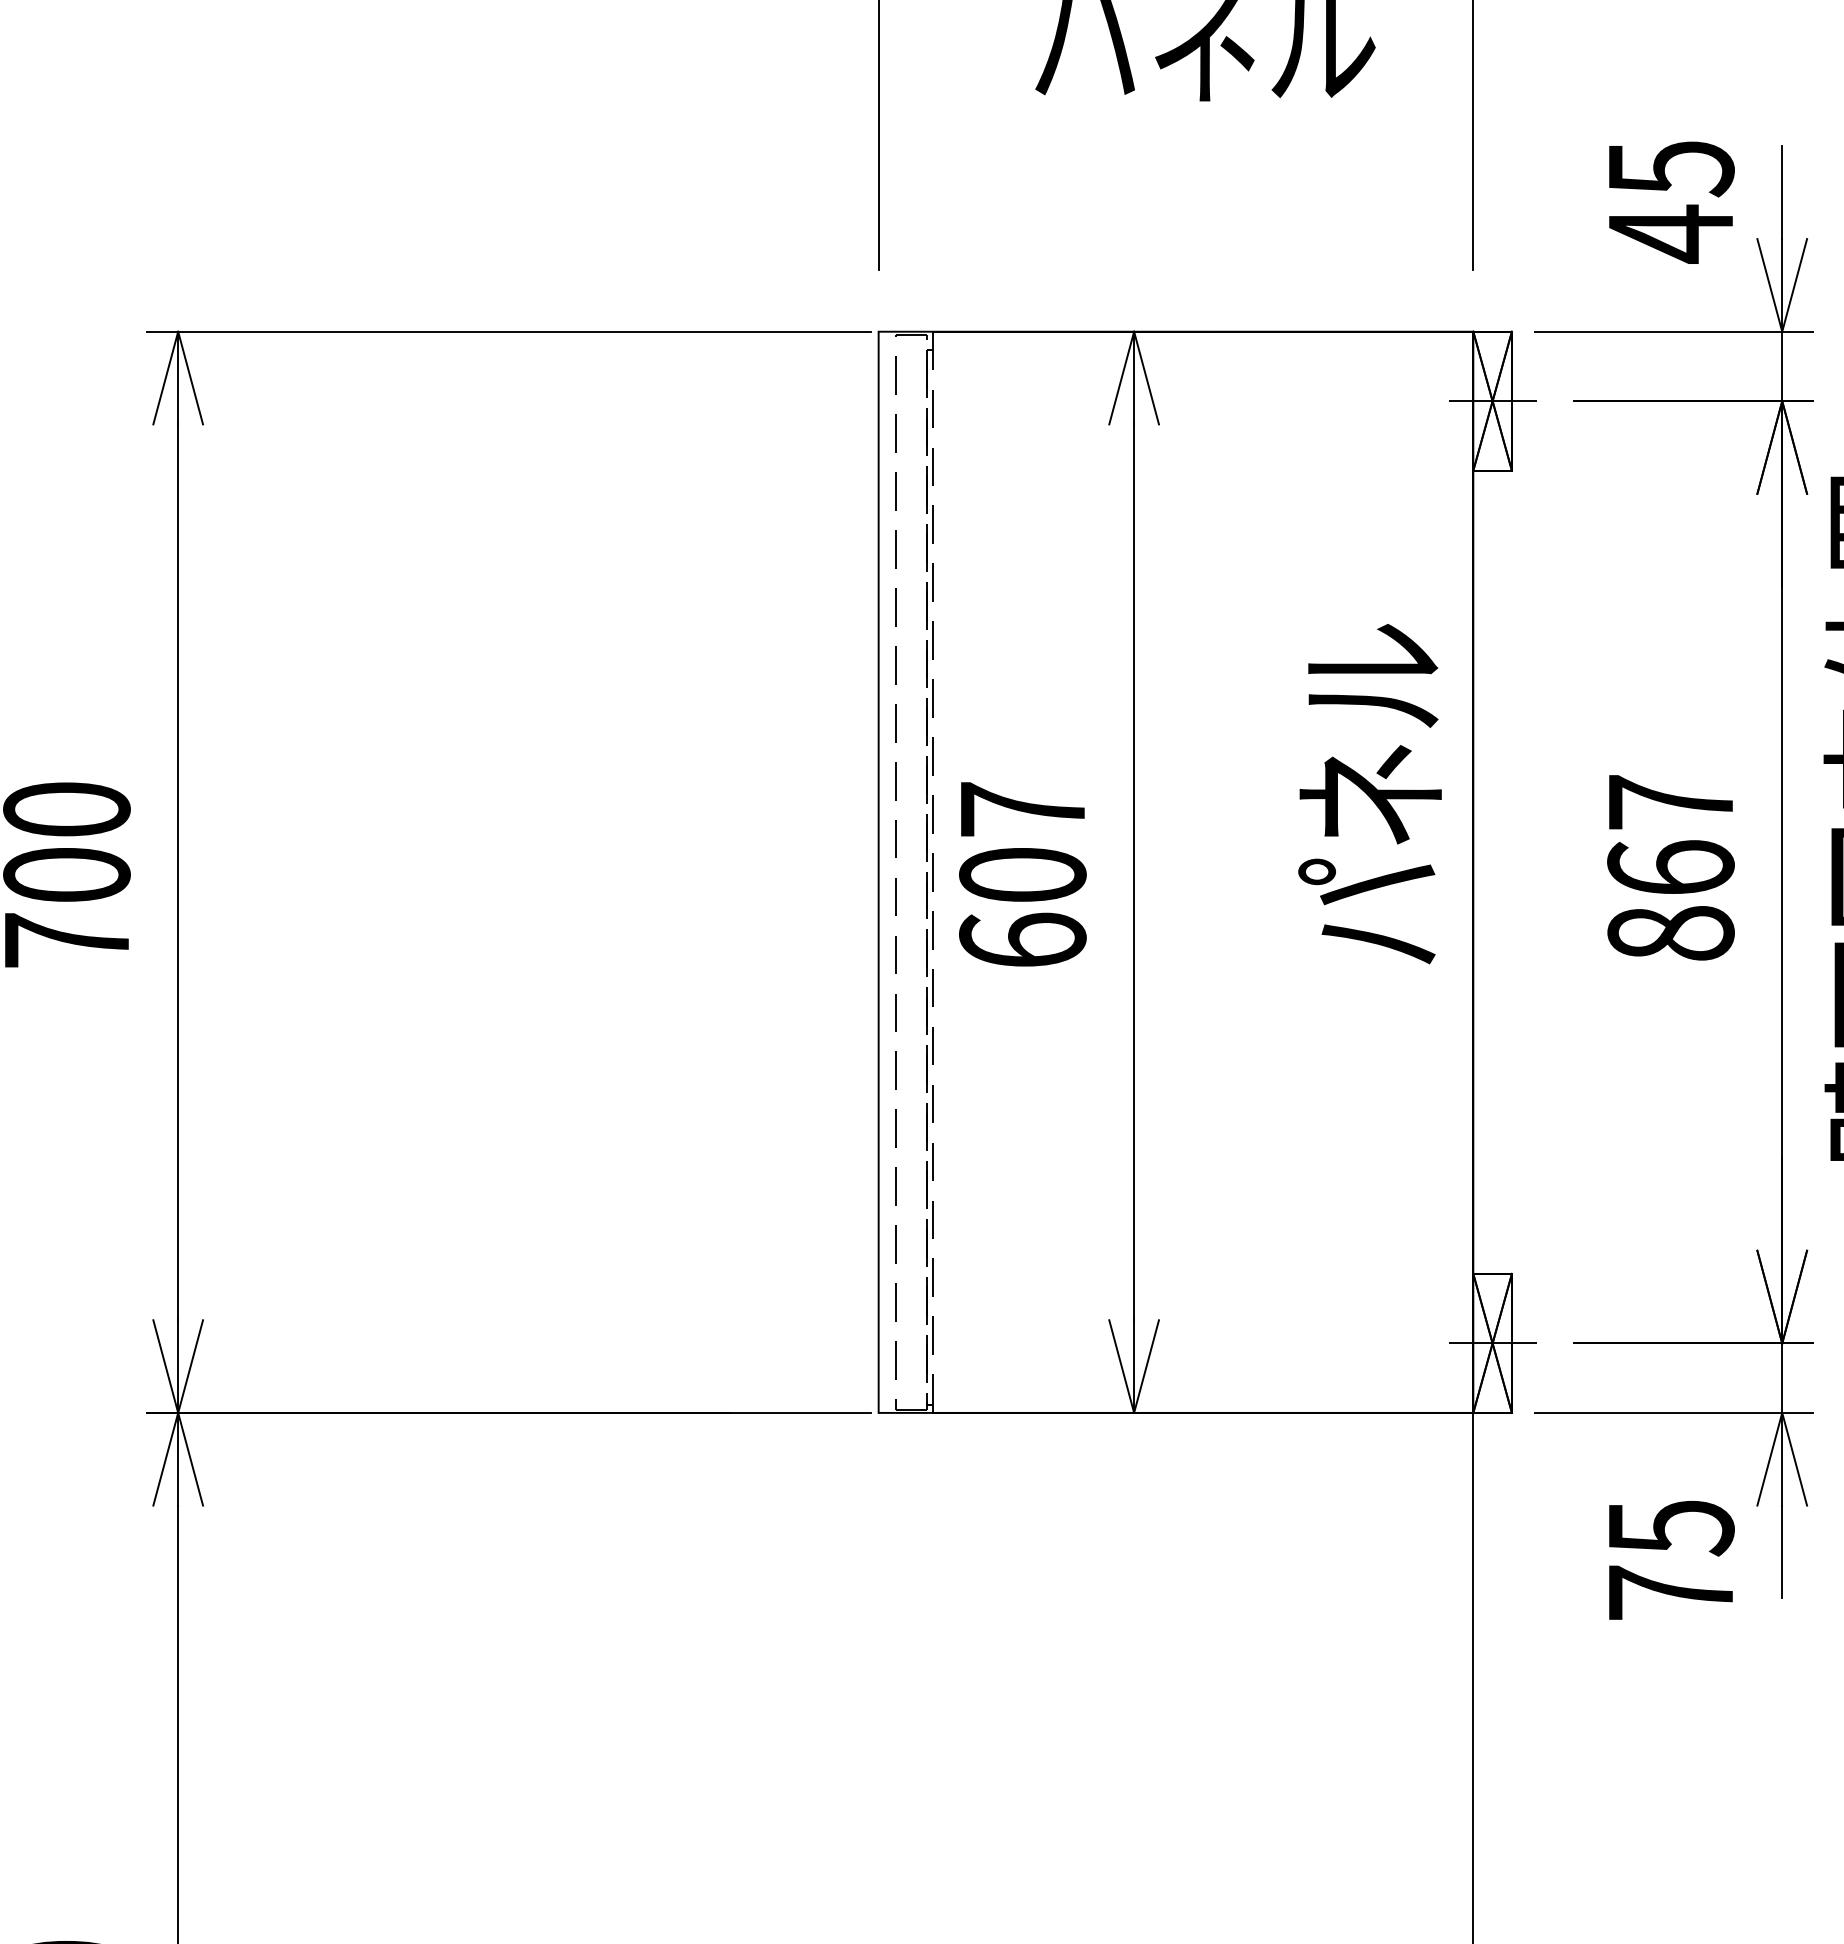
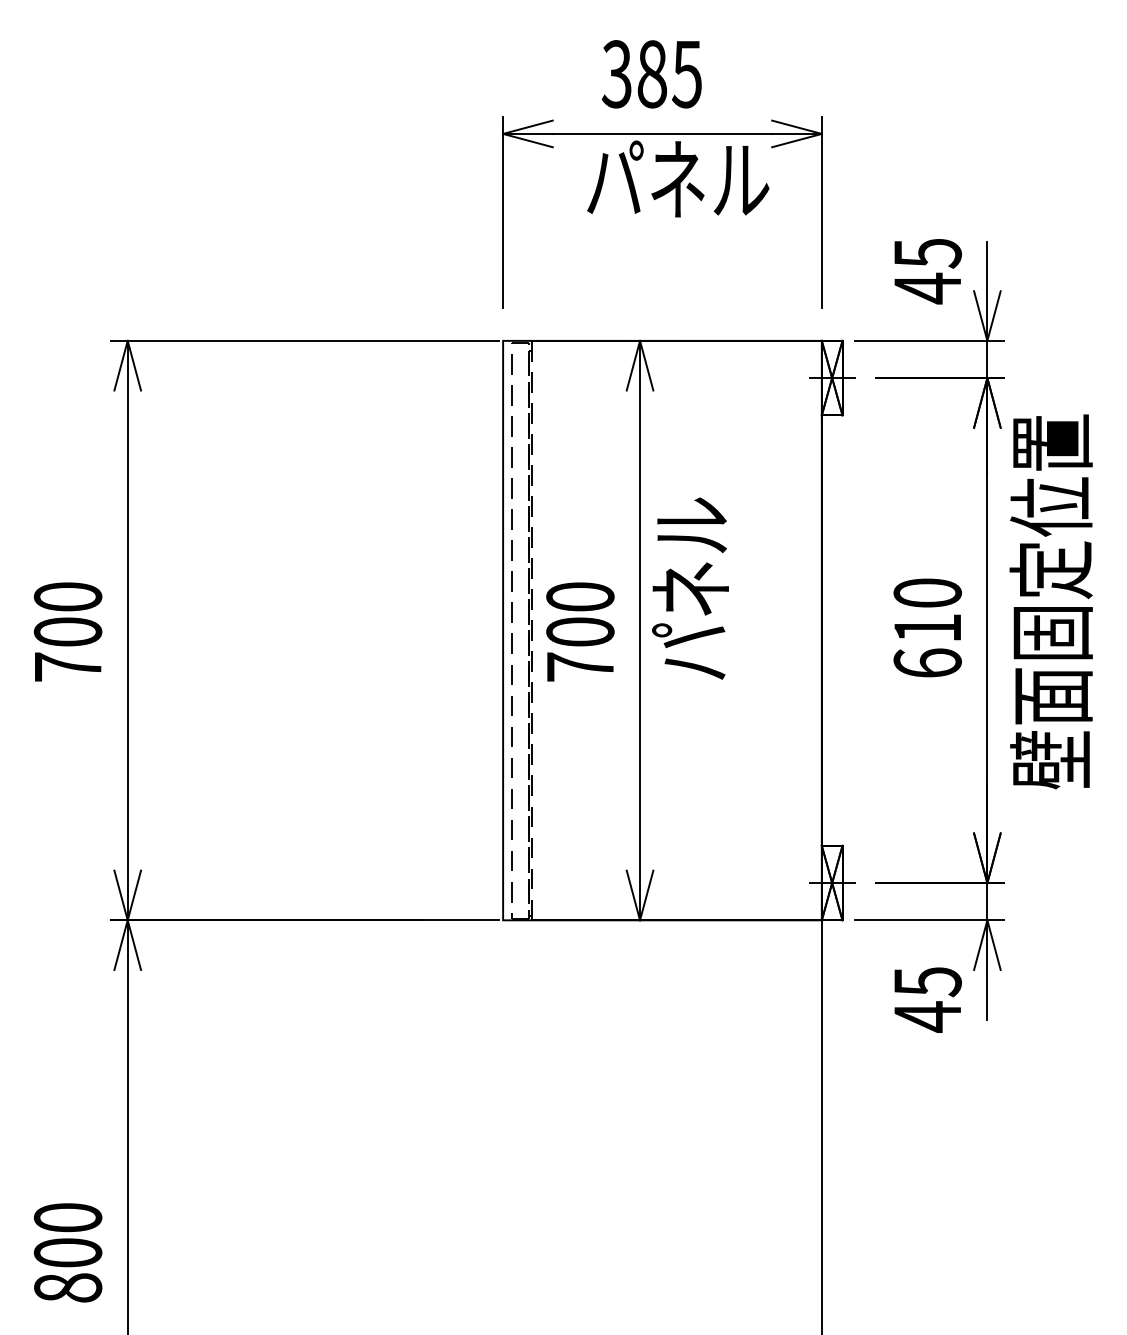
text: (1370, 793) -> (690, 588), moved
text: (1670, 866) -> (927, 627), 867 -> 610
text: (1023, 874) -> (580, 631), 607 -> 700
text: (1670, 1592) -> (927, 1016), 75 -> 45

